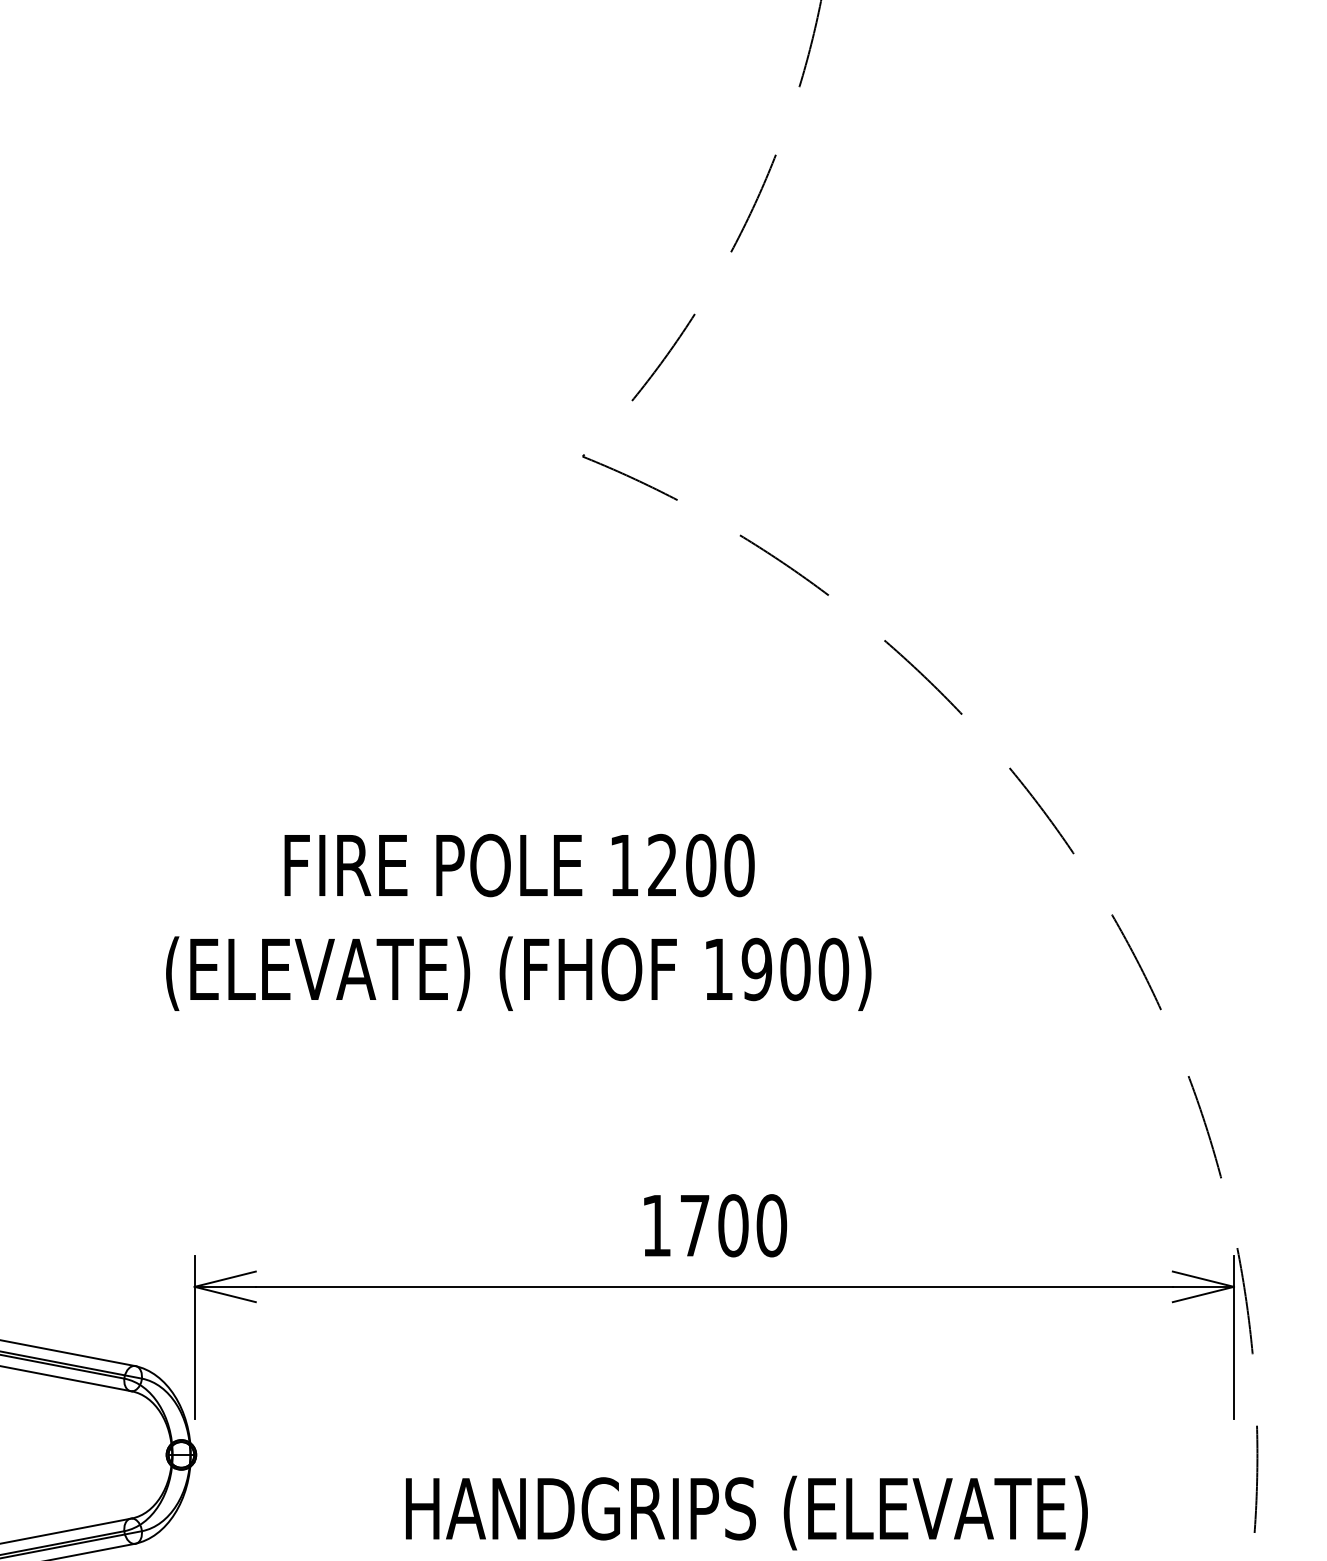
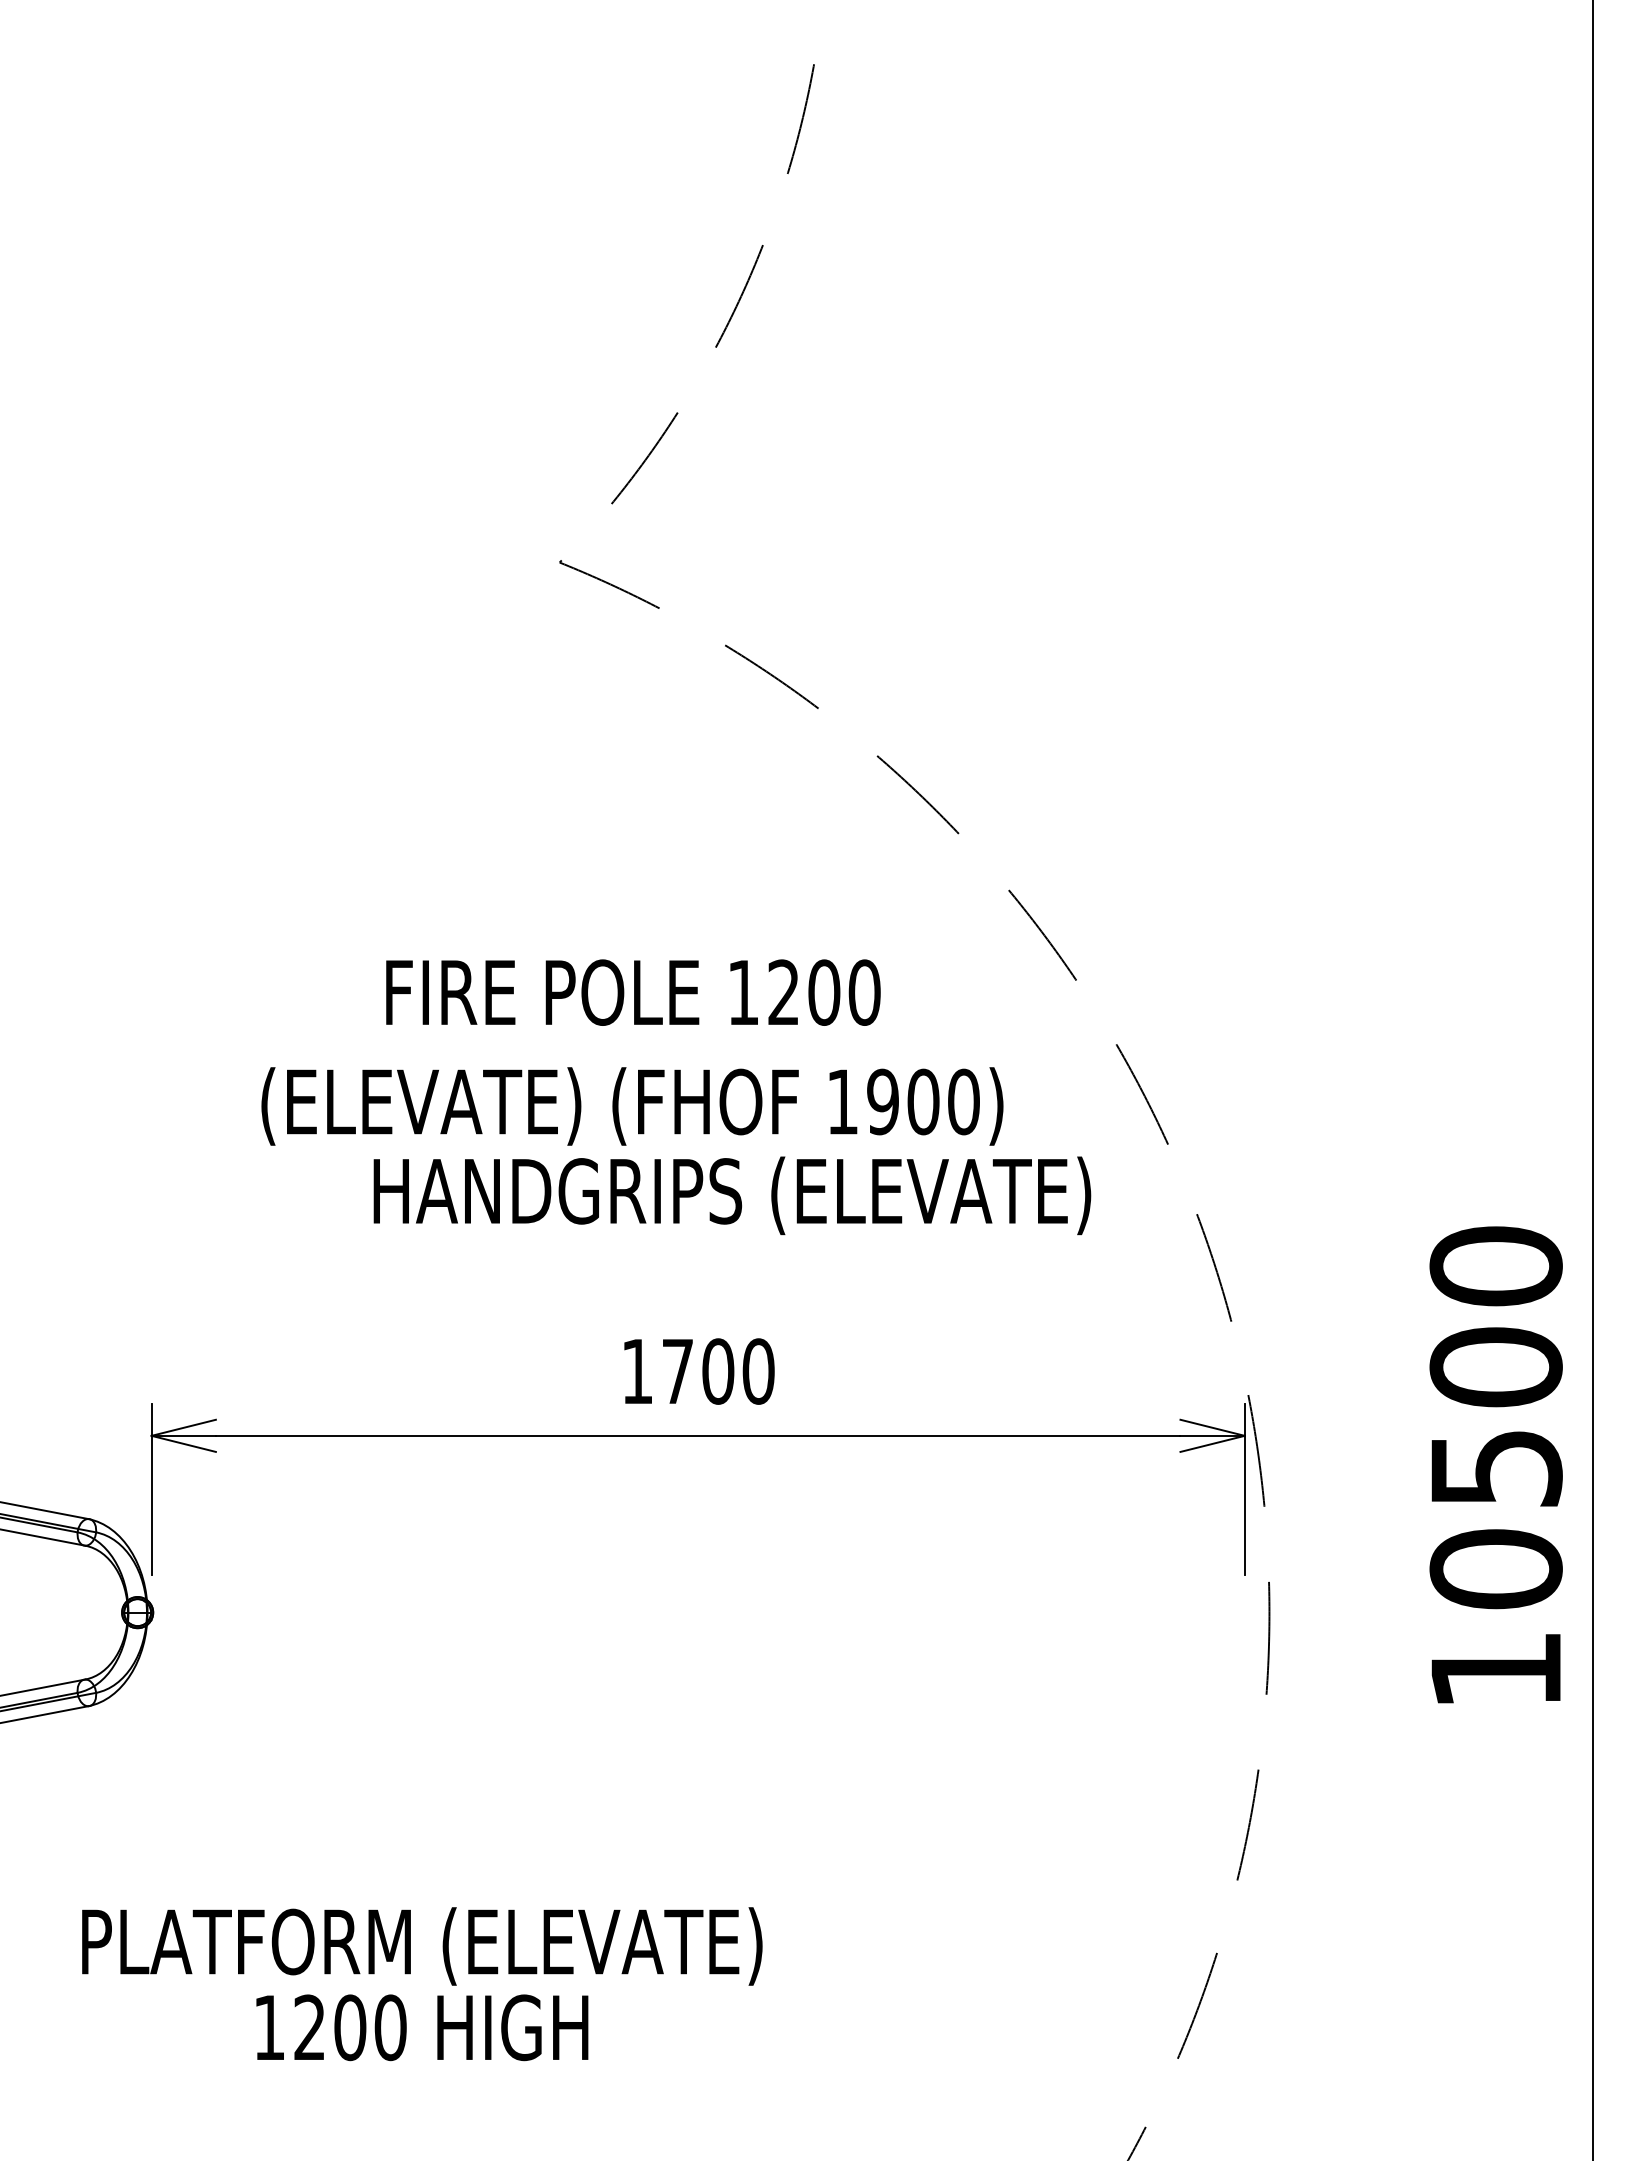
text: (518, 922) -> (632, 1052), moved
text: (746, 1512) -> (732, 1195), moved

